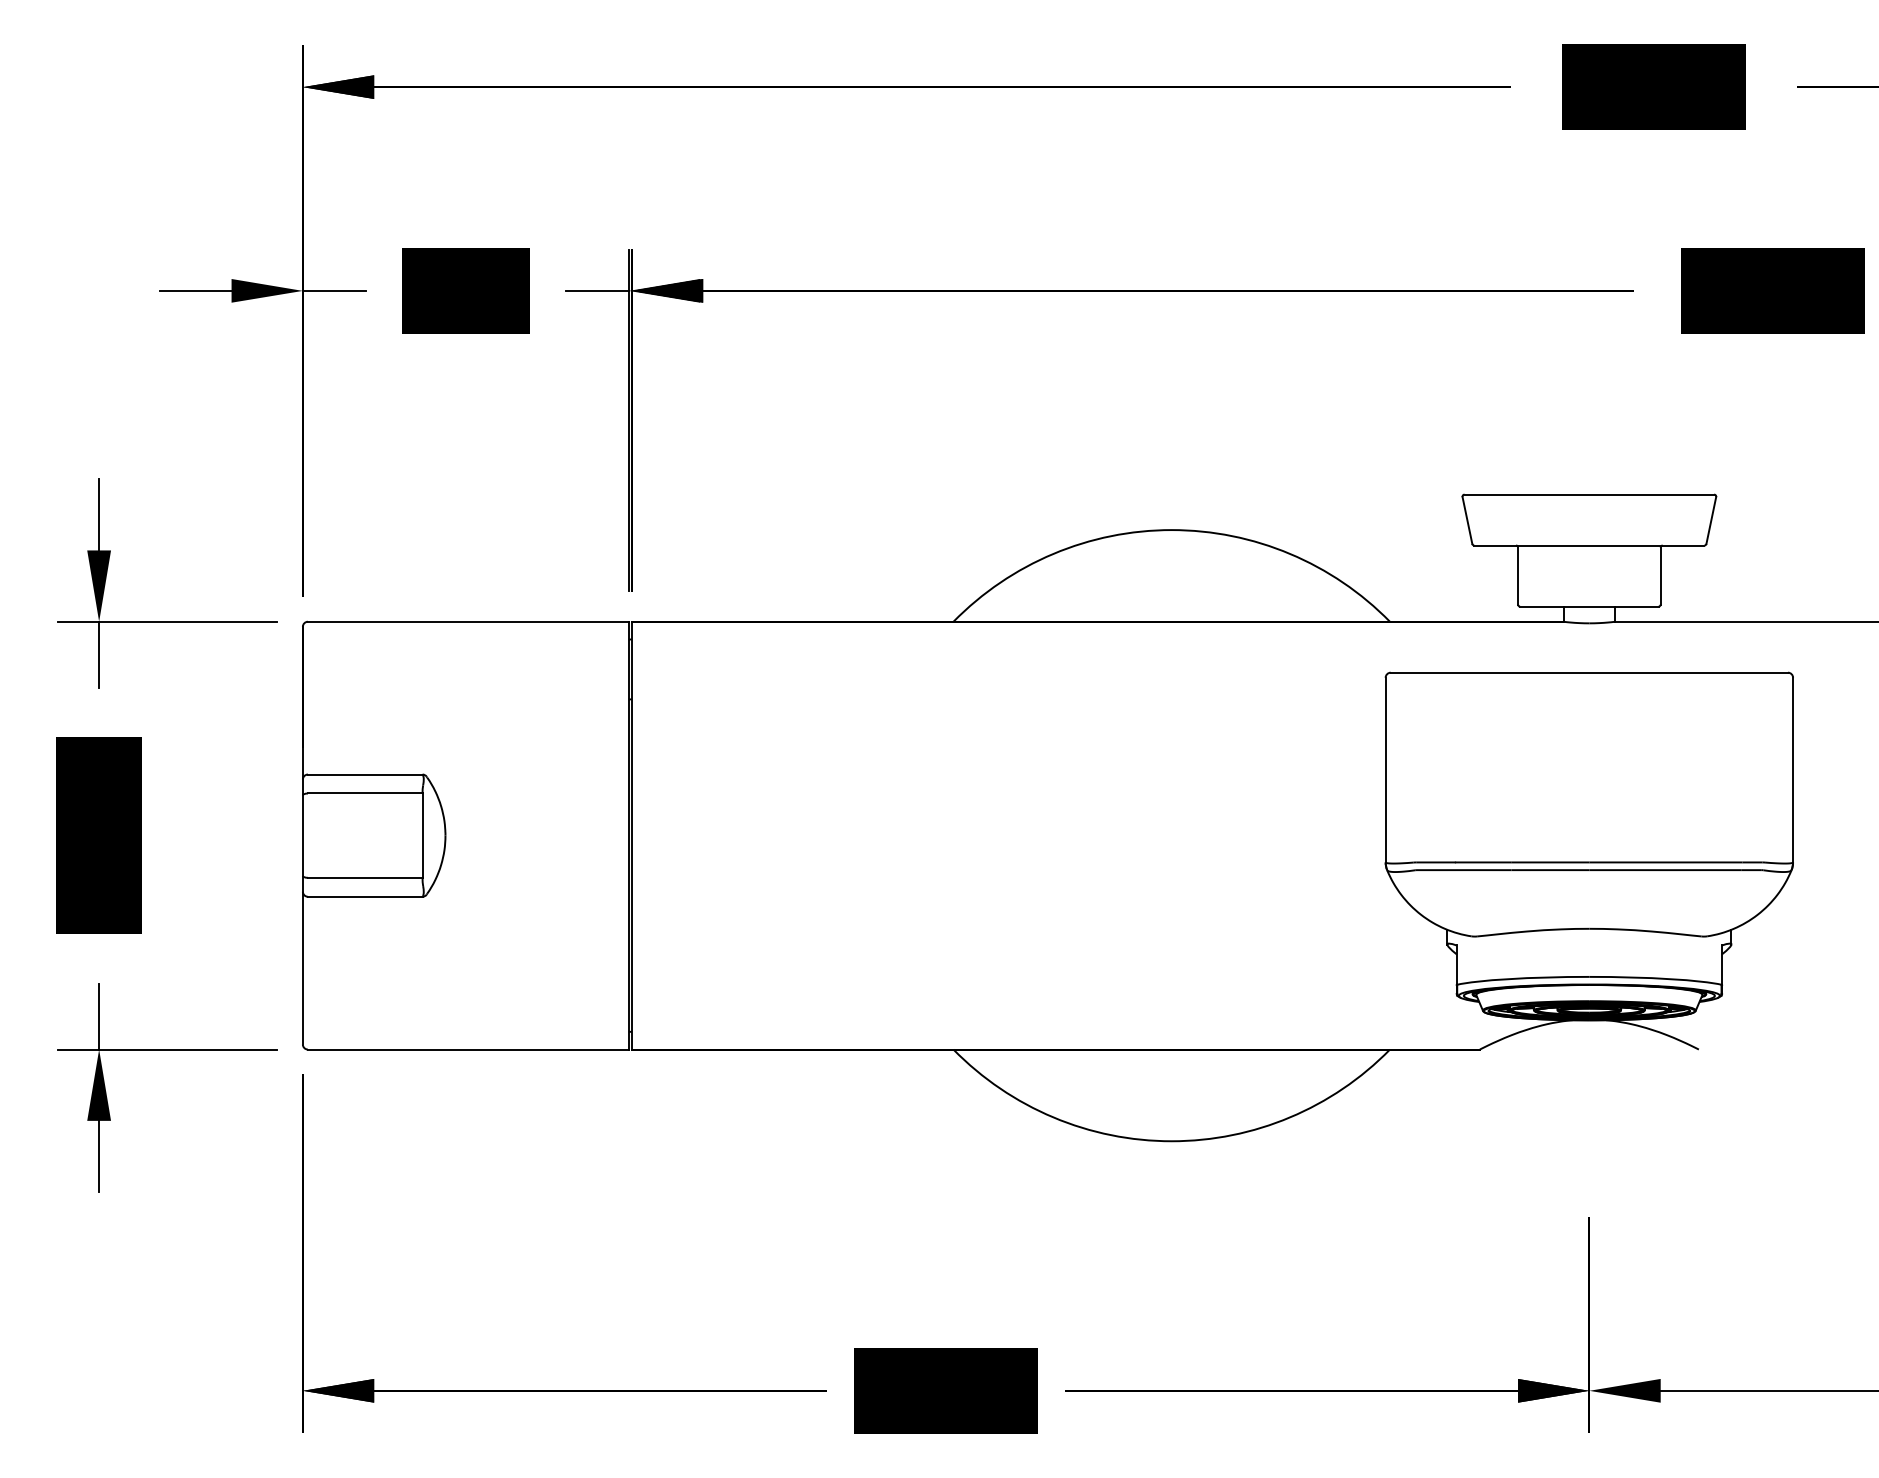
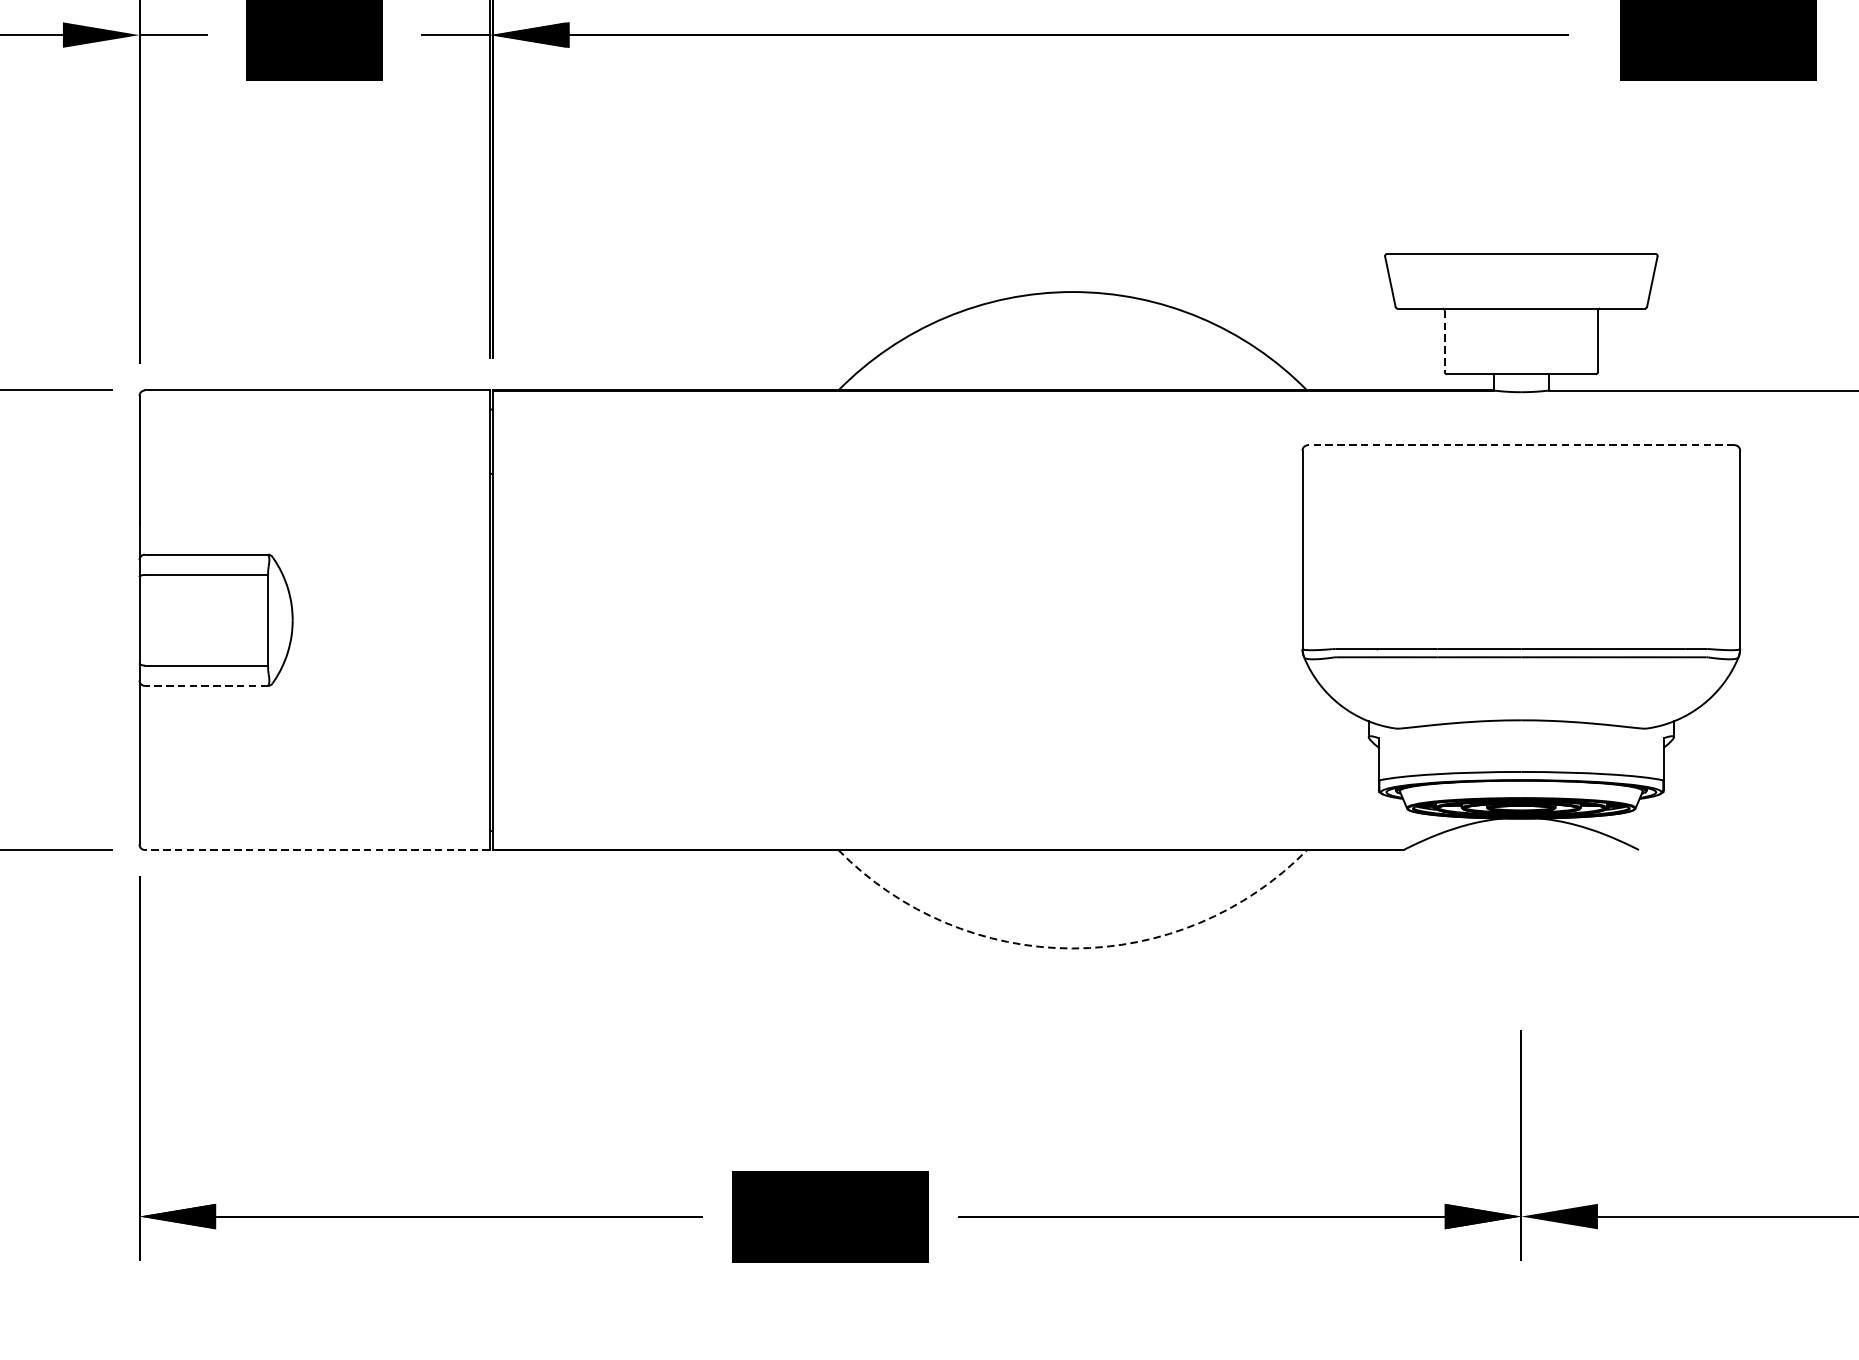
line: (1518, 576) -> (1445, 341), solid -> dashed
line: (1589, 672) -> (1521, 445), solid -> dashed
line: (364, 896) -> (205, 685), solid -> dashed
line: (467, 1049) -> (316, 849), solid -> dashed
arc: (1171, 1141) -> (1072, 948), solid -> dashed

